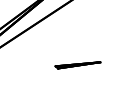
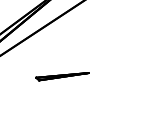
part: (77, 65) -> (61, 76), moved

